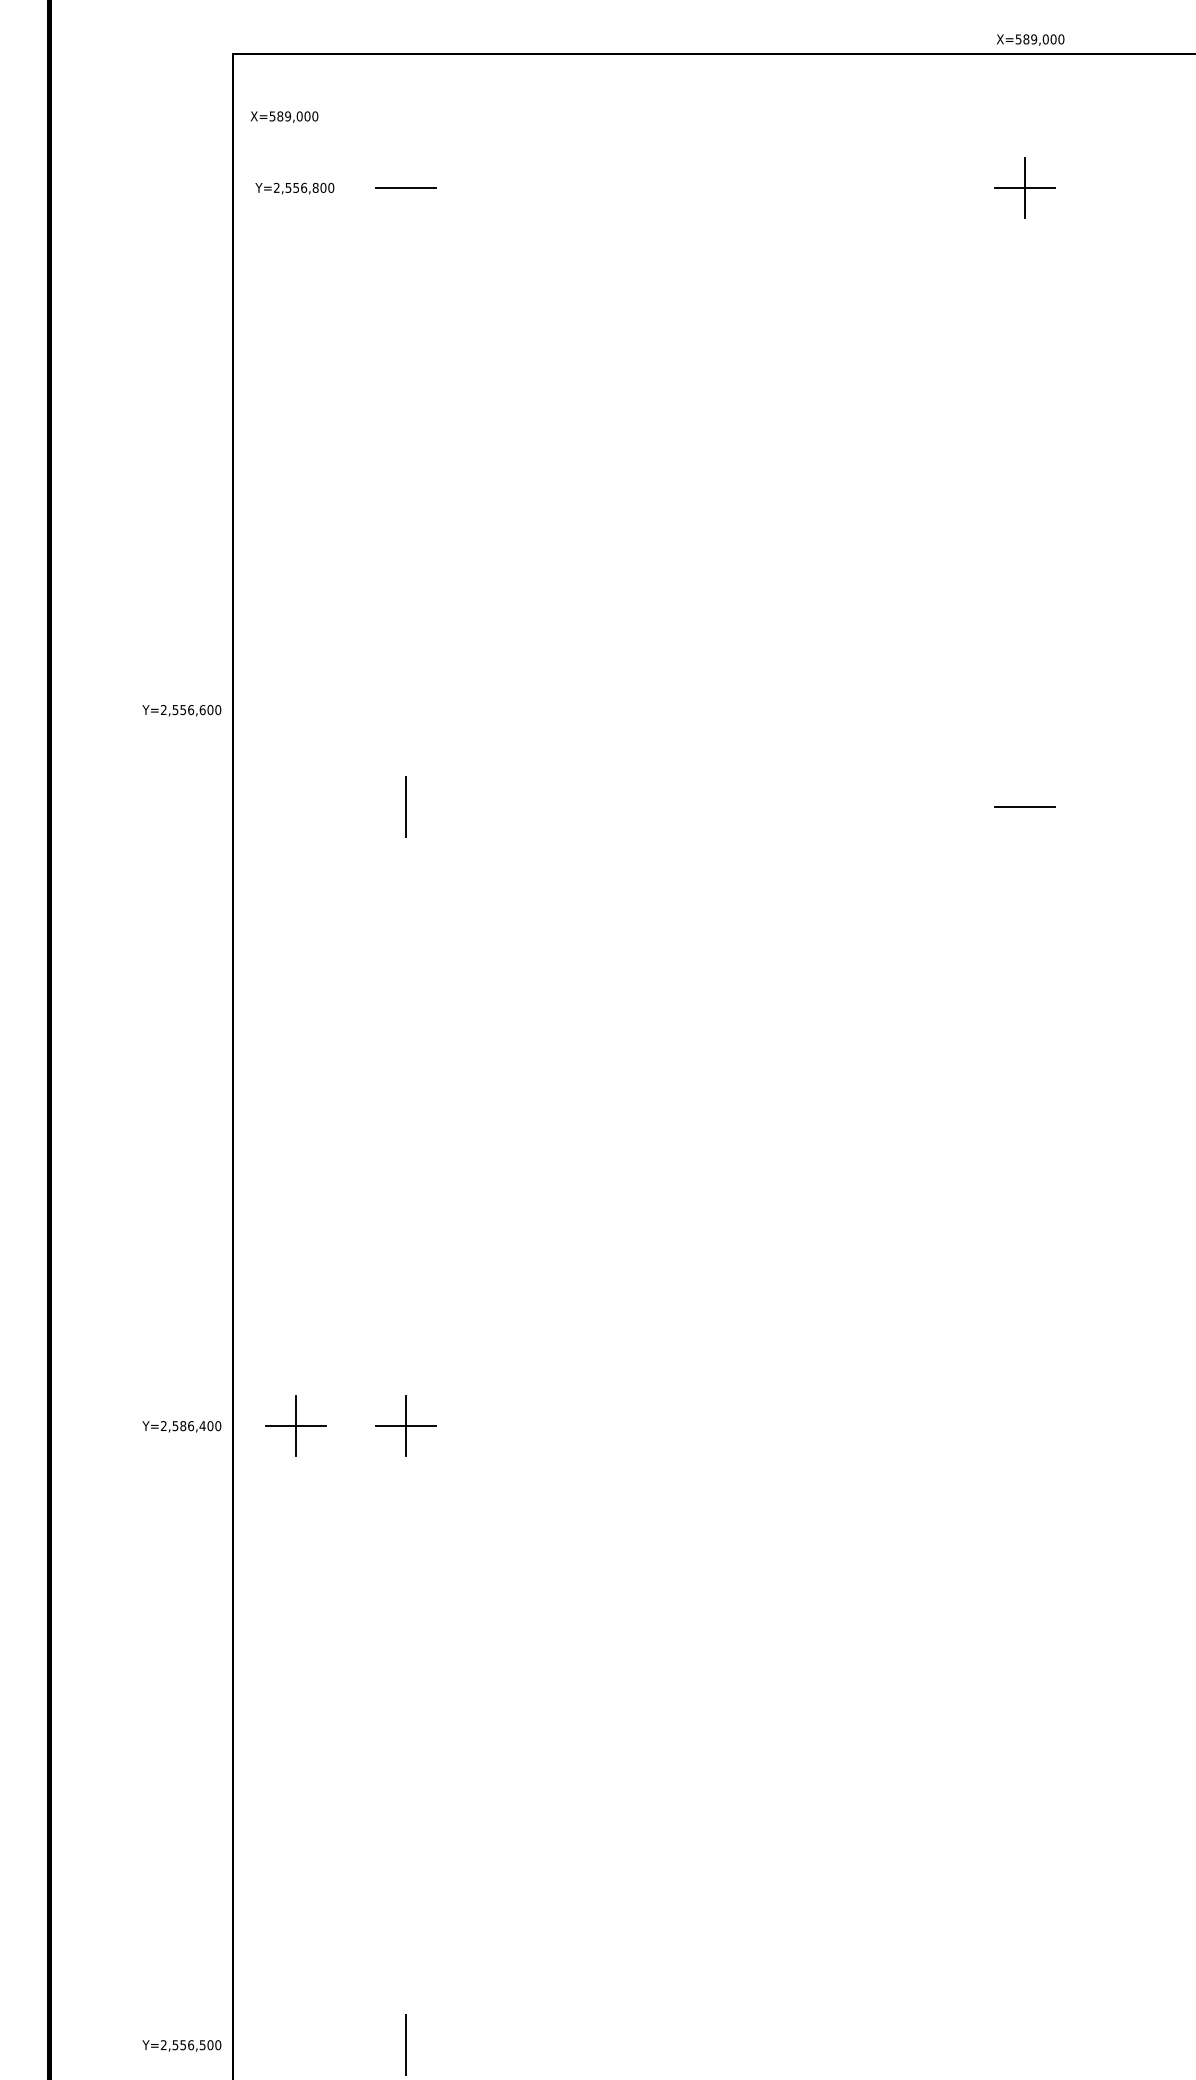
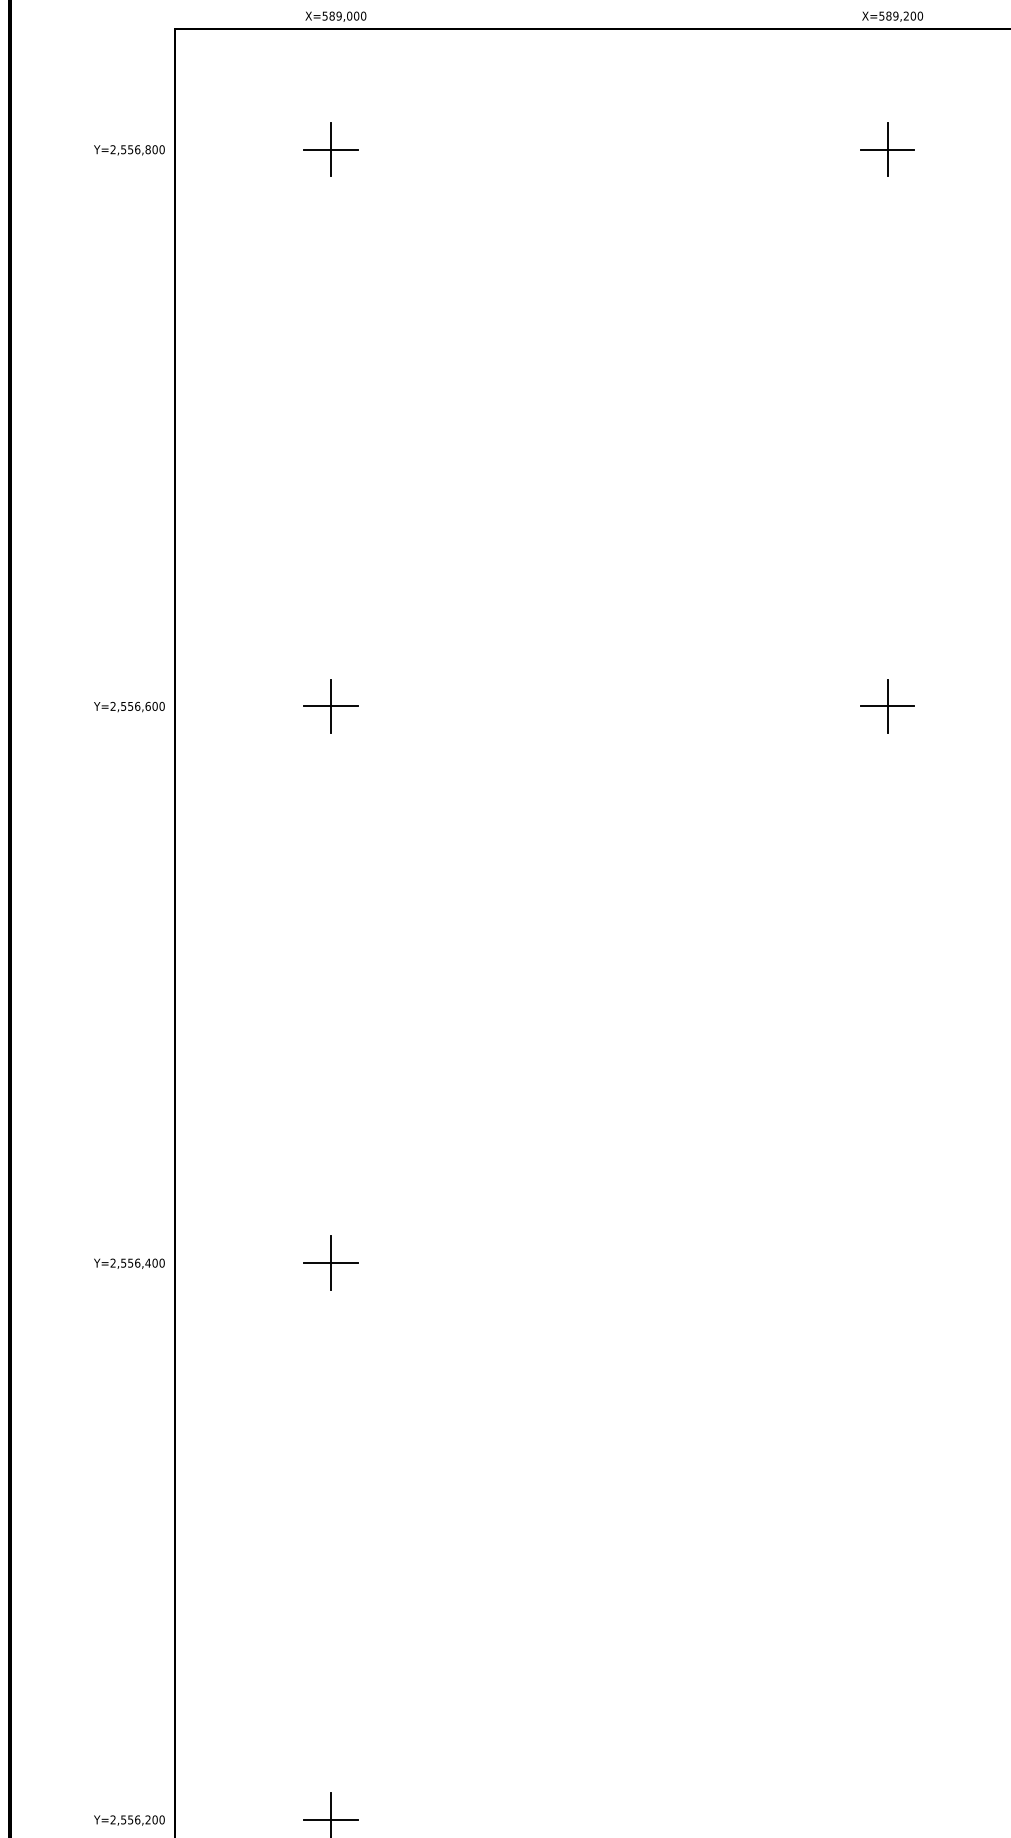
text: (1045, 39) -> (906, 16), X=589,000 -> X=589,200
text: (284, 116) -> (335, 16), moved
line: (405, 187) -> (330, 149), added
text: (294, 188) -> (129, 150), moved
text: (181, 710) -> (129, 706), moved
line: (1024, 806) -> (887, 705), added
line: (405, 807) -> (330, 706), added
part: (295, 1425) -> (231, 1262), removed
text: (183, 1426) -> (130, 1263), Y=2,586,400 -> Y=2,556,400
text: (202, 2045) -> (147, 1820), Y=2,556,500 -> Y=2,556,200
line: (405, 2045) -> (330, 1820), added

